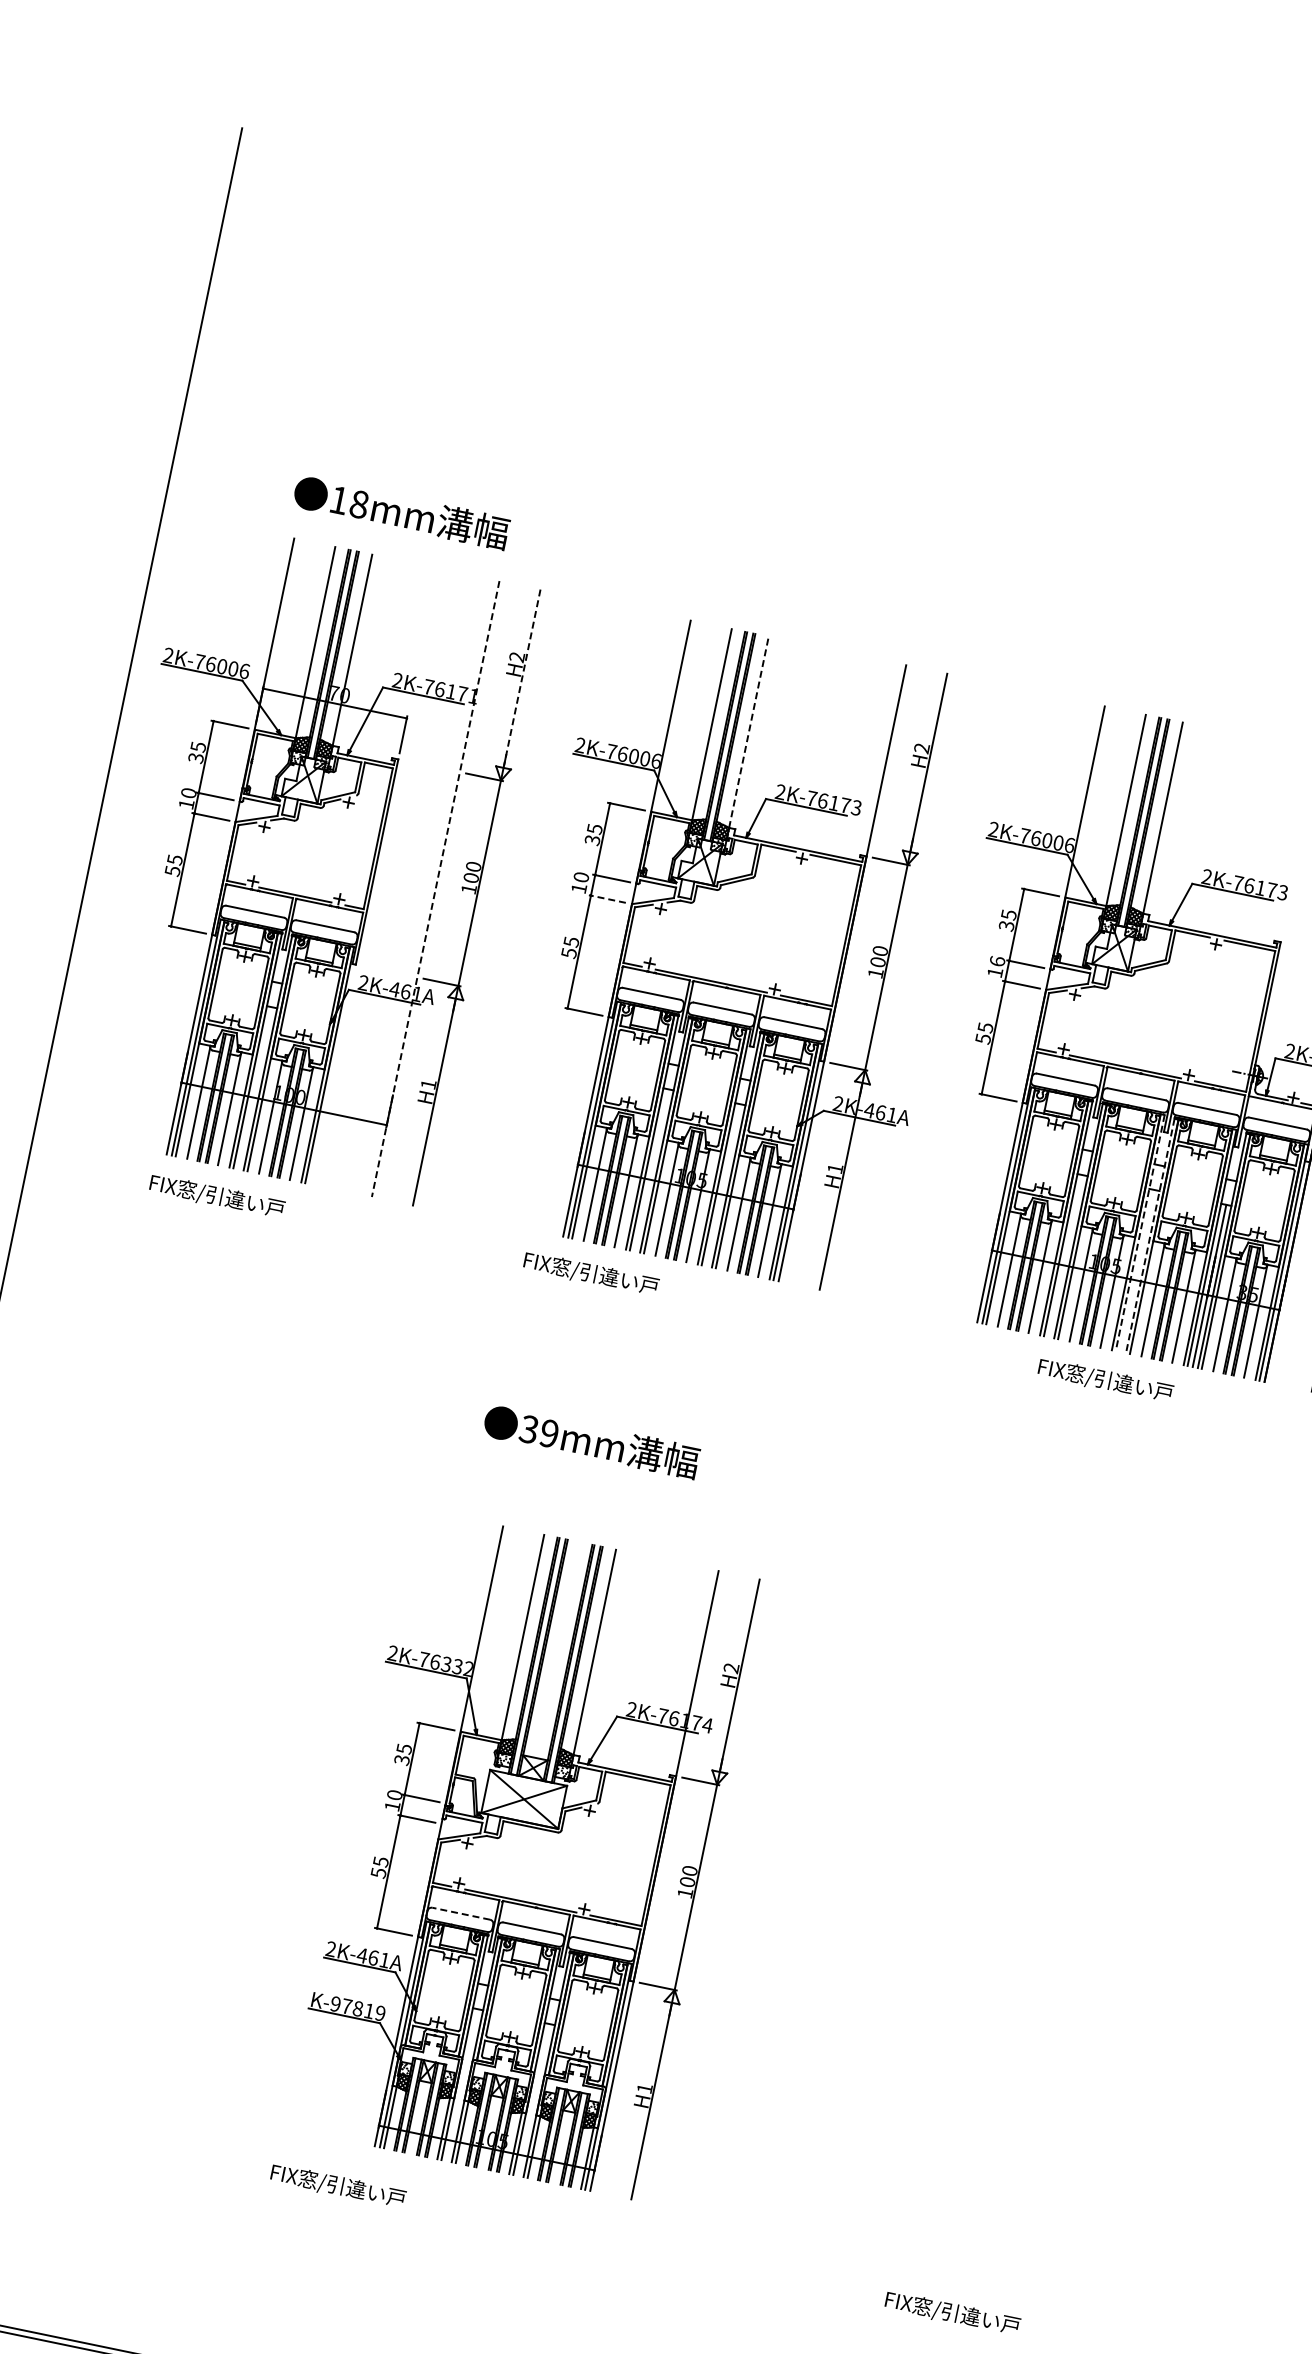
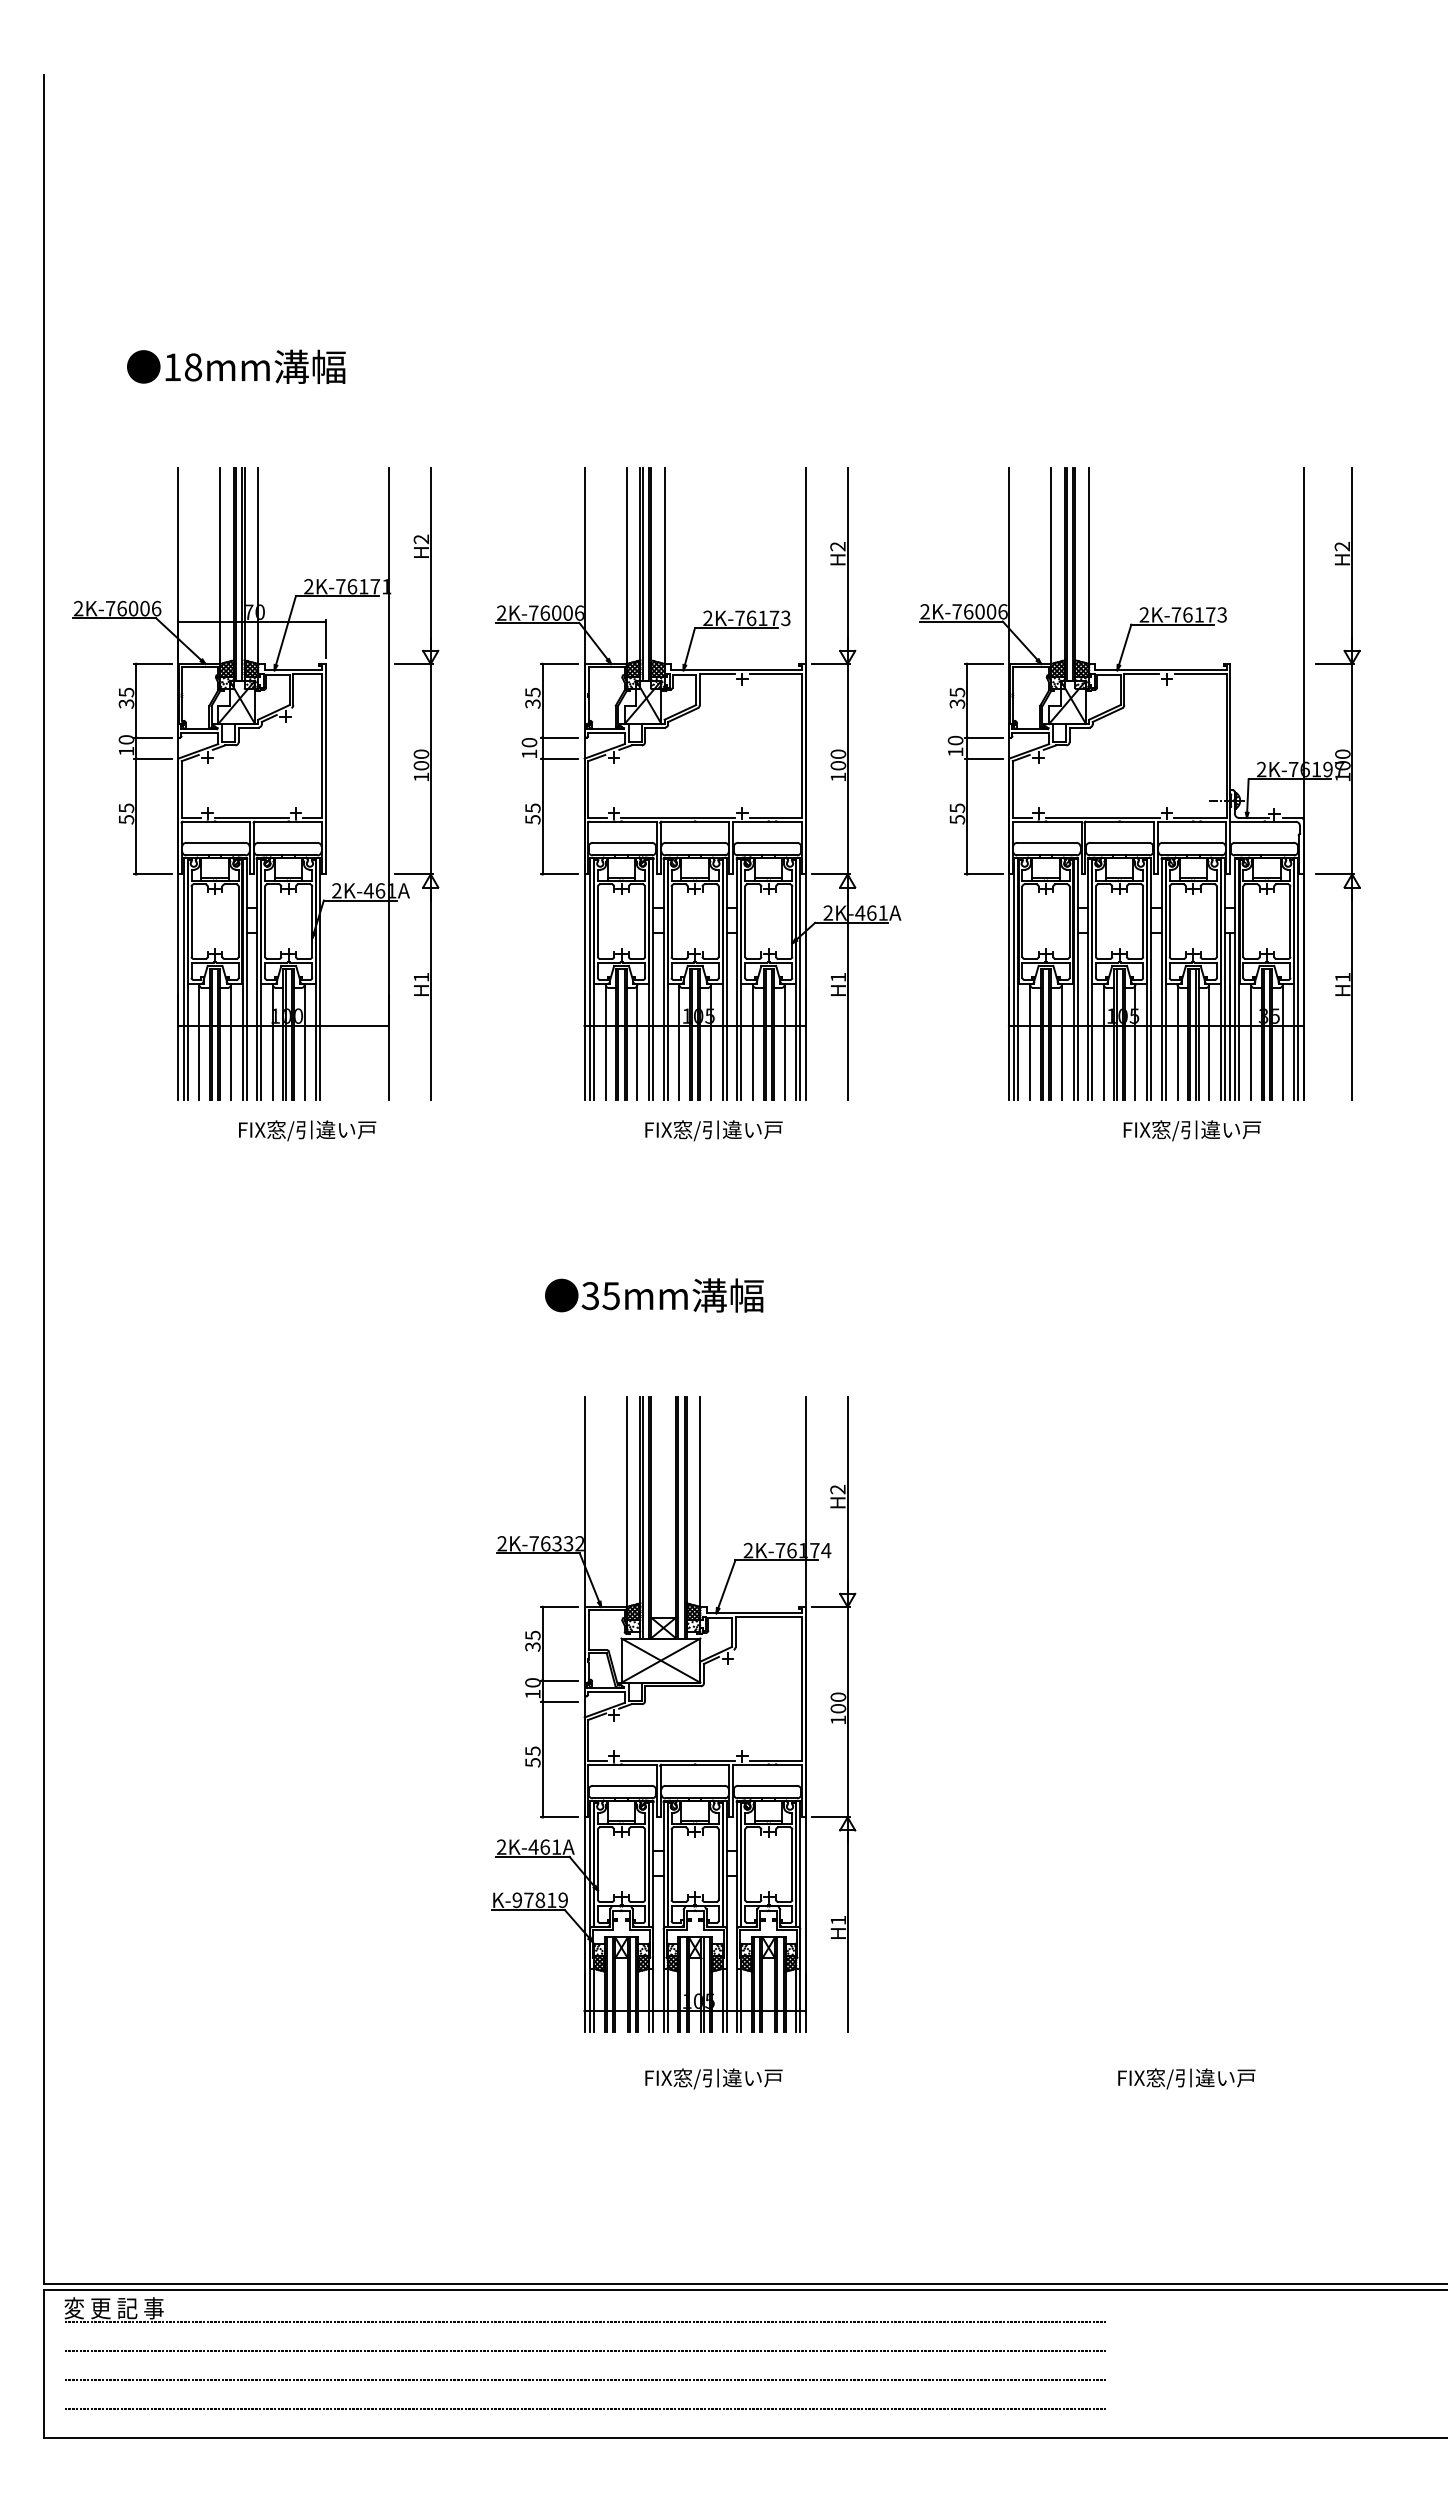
text: (401, 512) -> (236, 366), moved
line: (522, 677) -> (430, 558), dashed -> solid
line: (748, 732) -> (664, 566), dashed -> solid
line: (435, 888) -> (388, 783), dashed -> solid
line: (607, 898) -> (559, 758), dashed -> solid
text: (997, 961) -> (955, 740), 16 -> 10
text: (217, 1196) -> (307, 1130), moved
line: (1140, 1233) -> (1151, 978), dashed -> solid
line: (1150, 1236) -> (1161, 979), dashed -> solid
text: (590, 1273) -> (713, 1130), moved
text: (1104, 1380) -> (1191, 1130), moved
text: (548, 1433) -> (610, 1295), 39mm -> 35mm
line: (461, 1913) -> (622, 1785), dashed -> solid
text: (337, 2185) -> (713, 2078), moved

